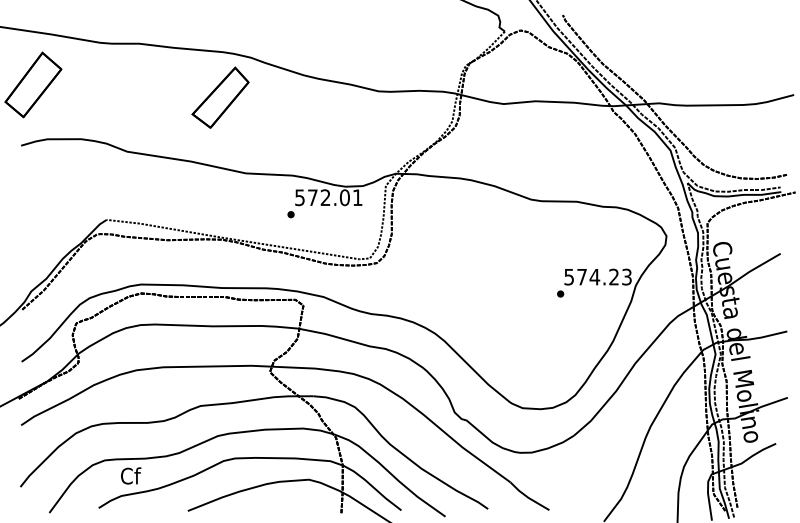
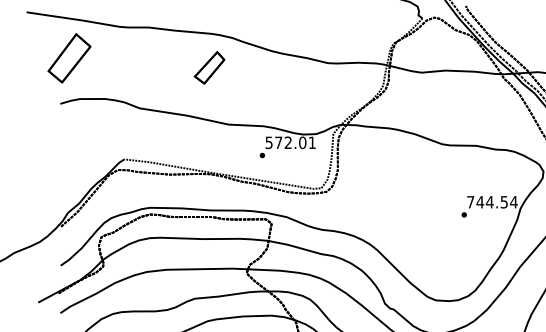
part: (220, 97) -> (209, 67), size x0.7
text: (598, 276) -> (492, 201), 574.23 -> 744.54

